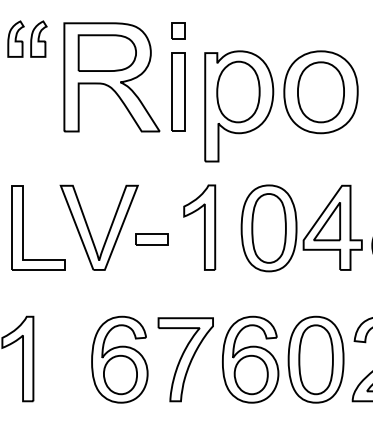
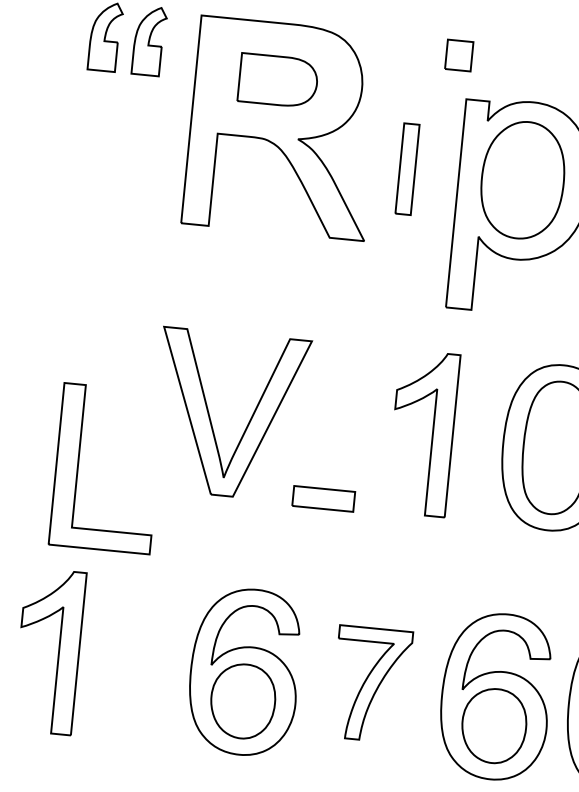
part: (178, 30) -> (459, 54), moved
part: (106, 52) -> (276, 79), size x0.7
part: (178, 91) -> (407, 167), size x0.6
part: (23, 227) -> (78, 465), moved
part: (151, 239) -> (323, 498), moved
part: (185, 359) -> (370, 683), size x0.7

